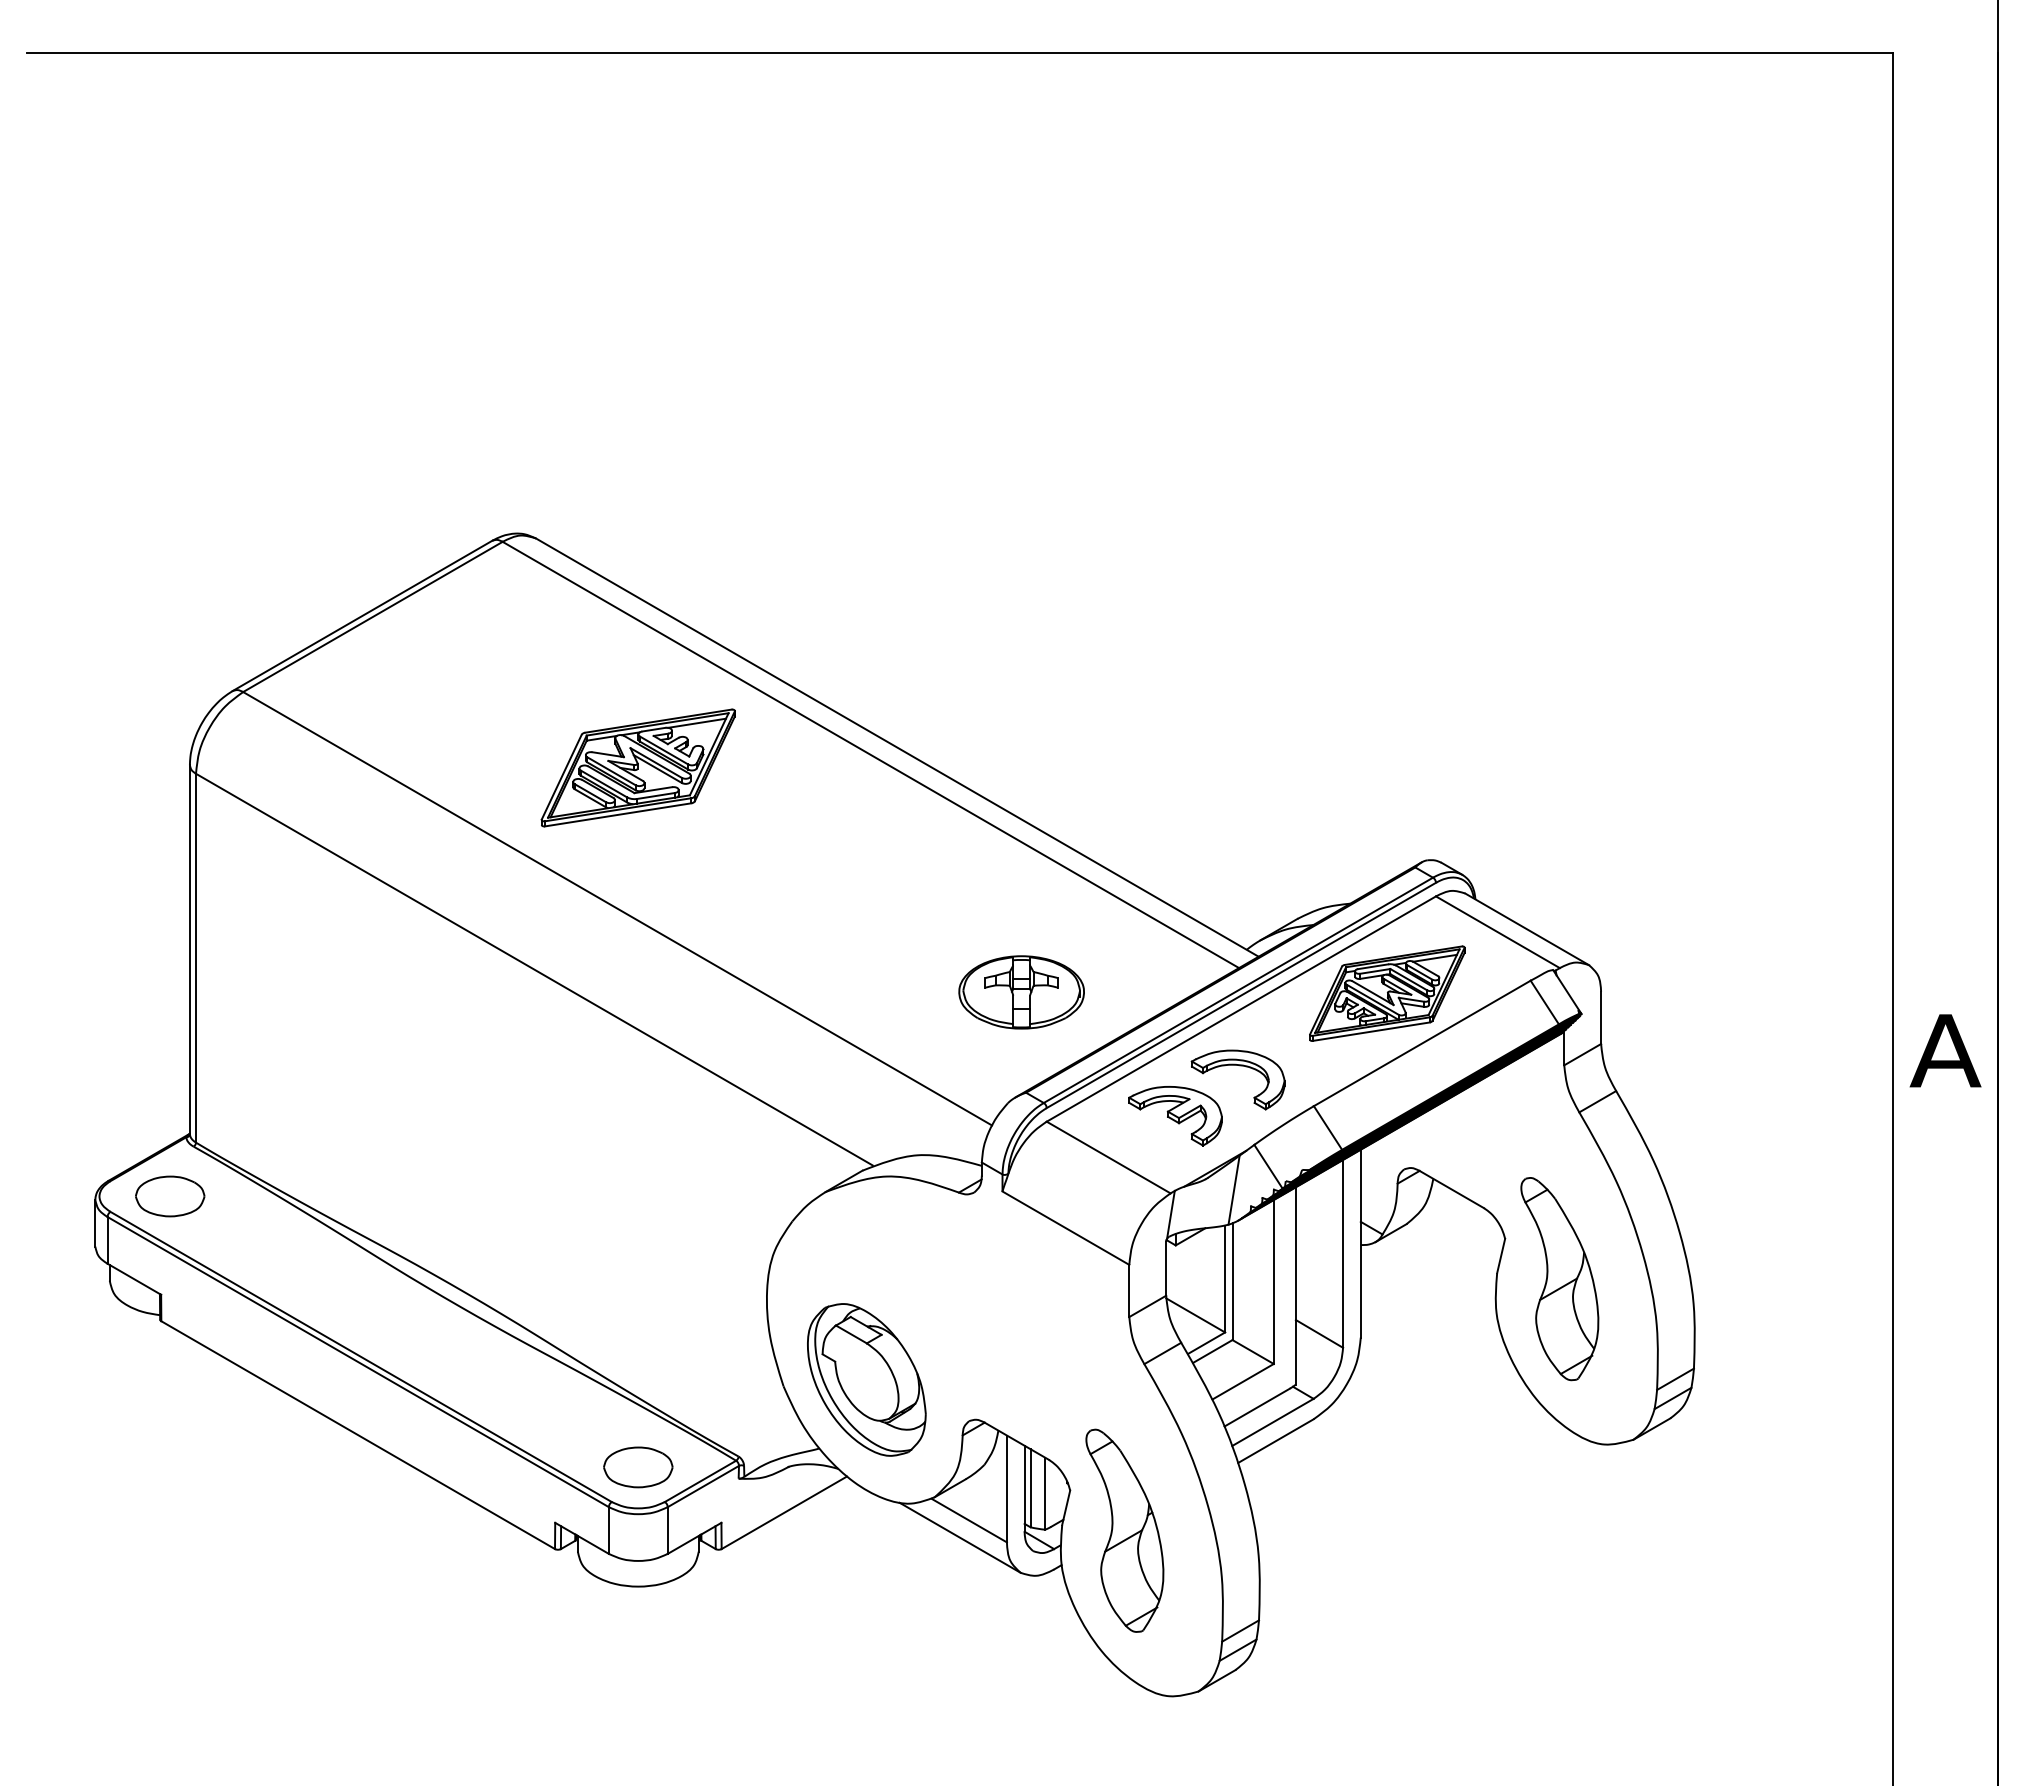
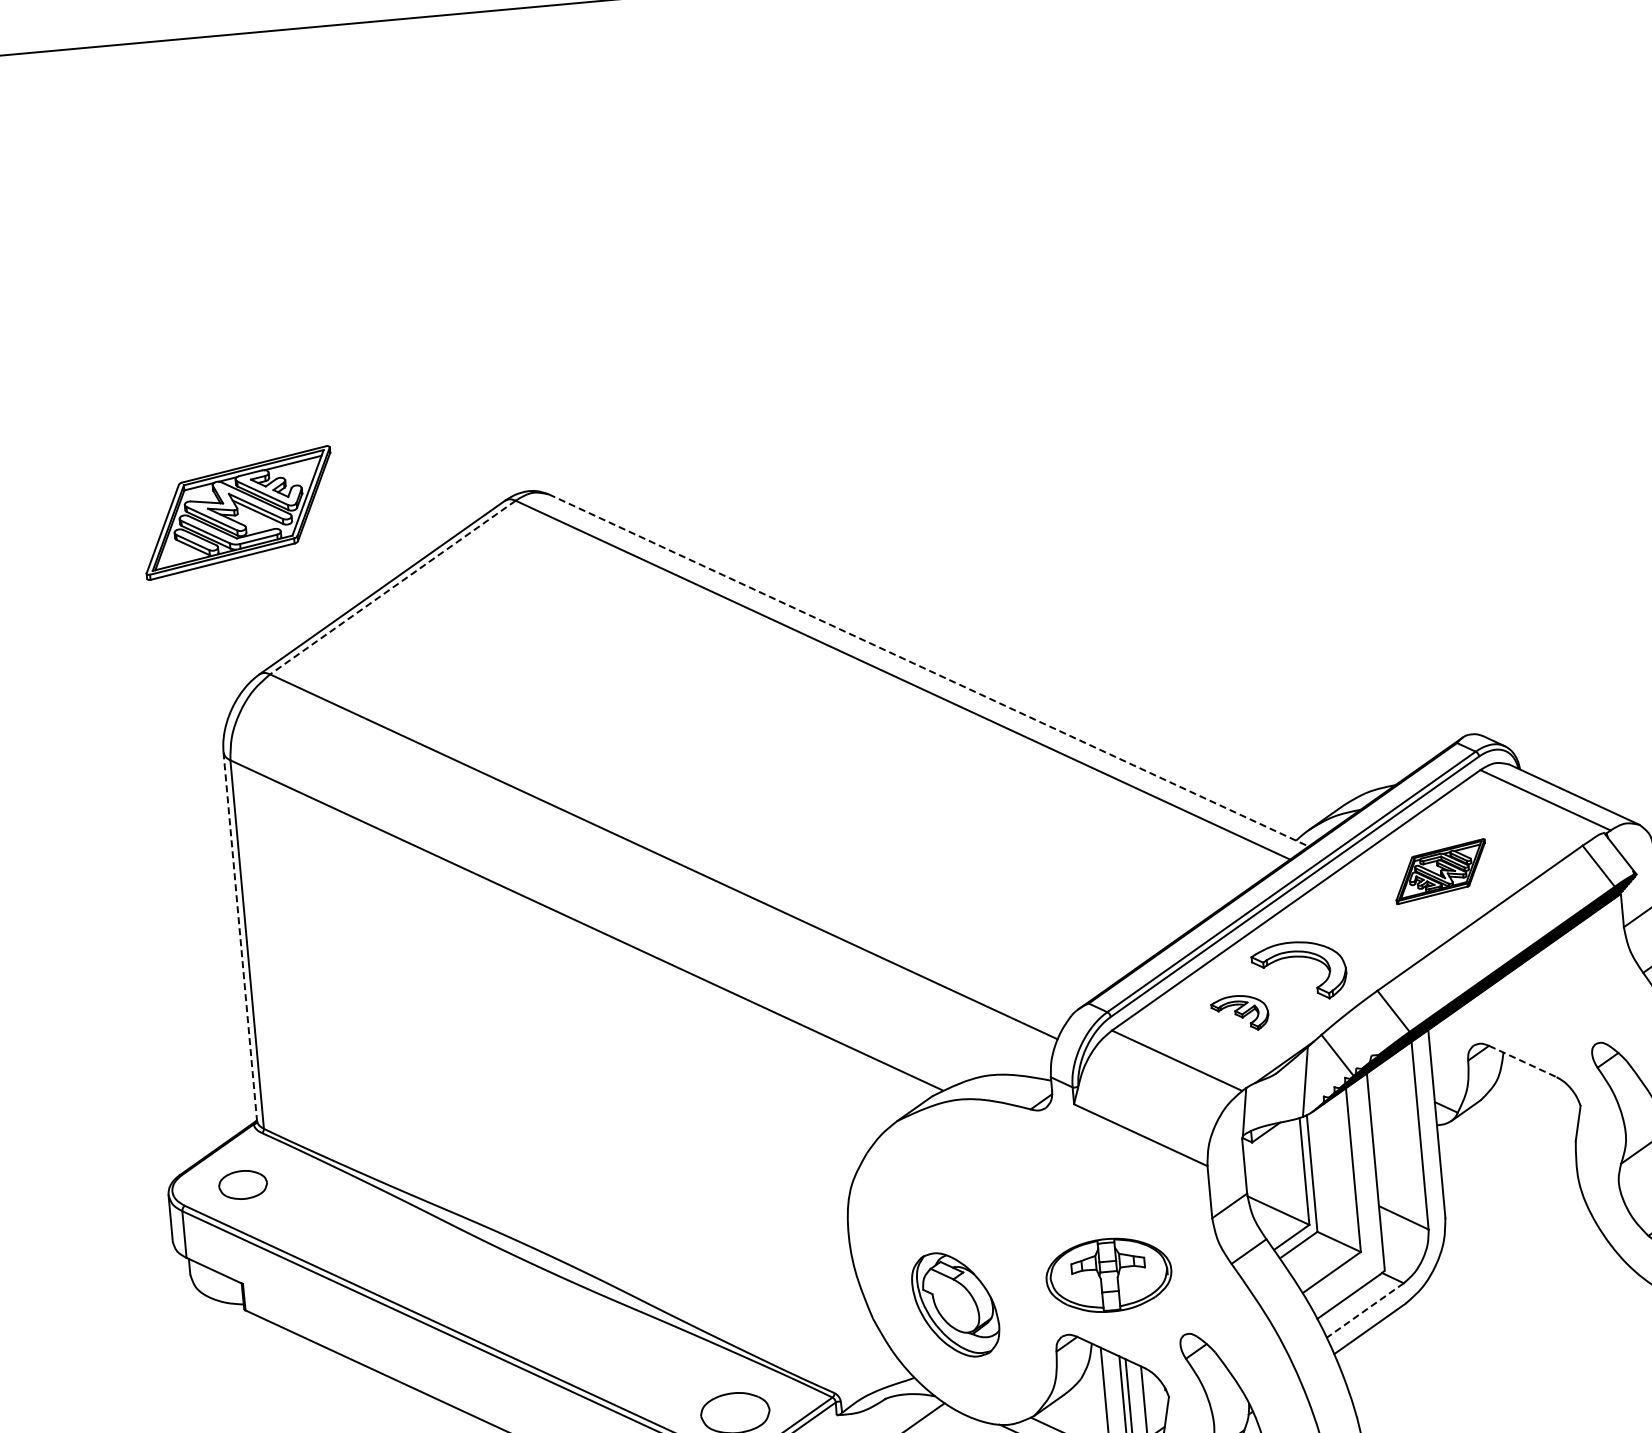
line: (372, 616) -> (392, 587), solid -> dashed
line: (897, 747) -> (928, 670), solid -> dashed
part: (637, 767) -> (237, 512), moved
line: (189, 950) -> (239, 937), solid -> dashed
part: (1021, 992) -> (1108, 1275), moved
part: (1387, 993) -> (1440, 871), size x0.6
part: (1175, 1116) -> (1240, 1013), size x0.6
line: (1452, 1189) -> (1523, 1061), solid -> dashed
part: (170, 1196) -> (243, 1184), size x0.7
part: (866, 1379) -> (955, 1304), size x0.7
line: (1272, 1422) -> (1364, 1310), solid -> dashed

